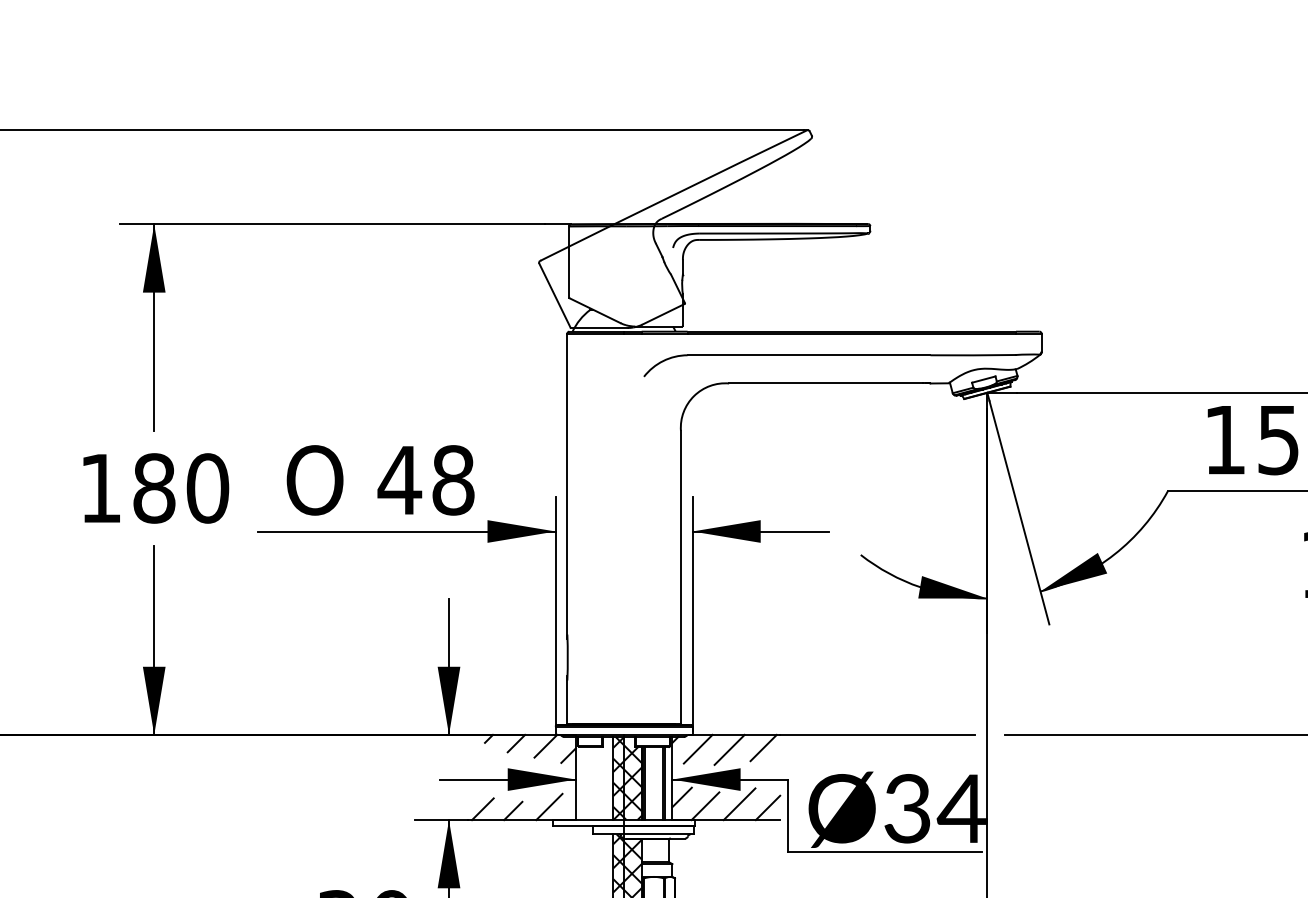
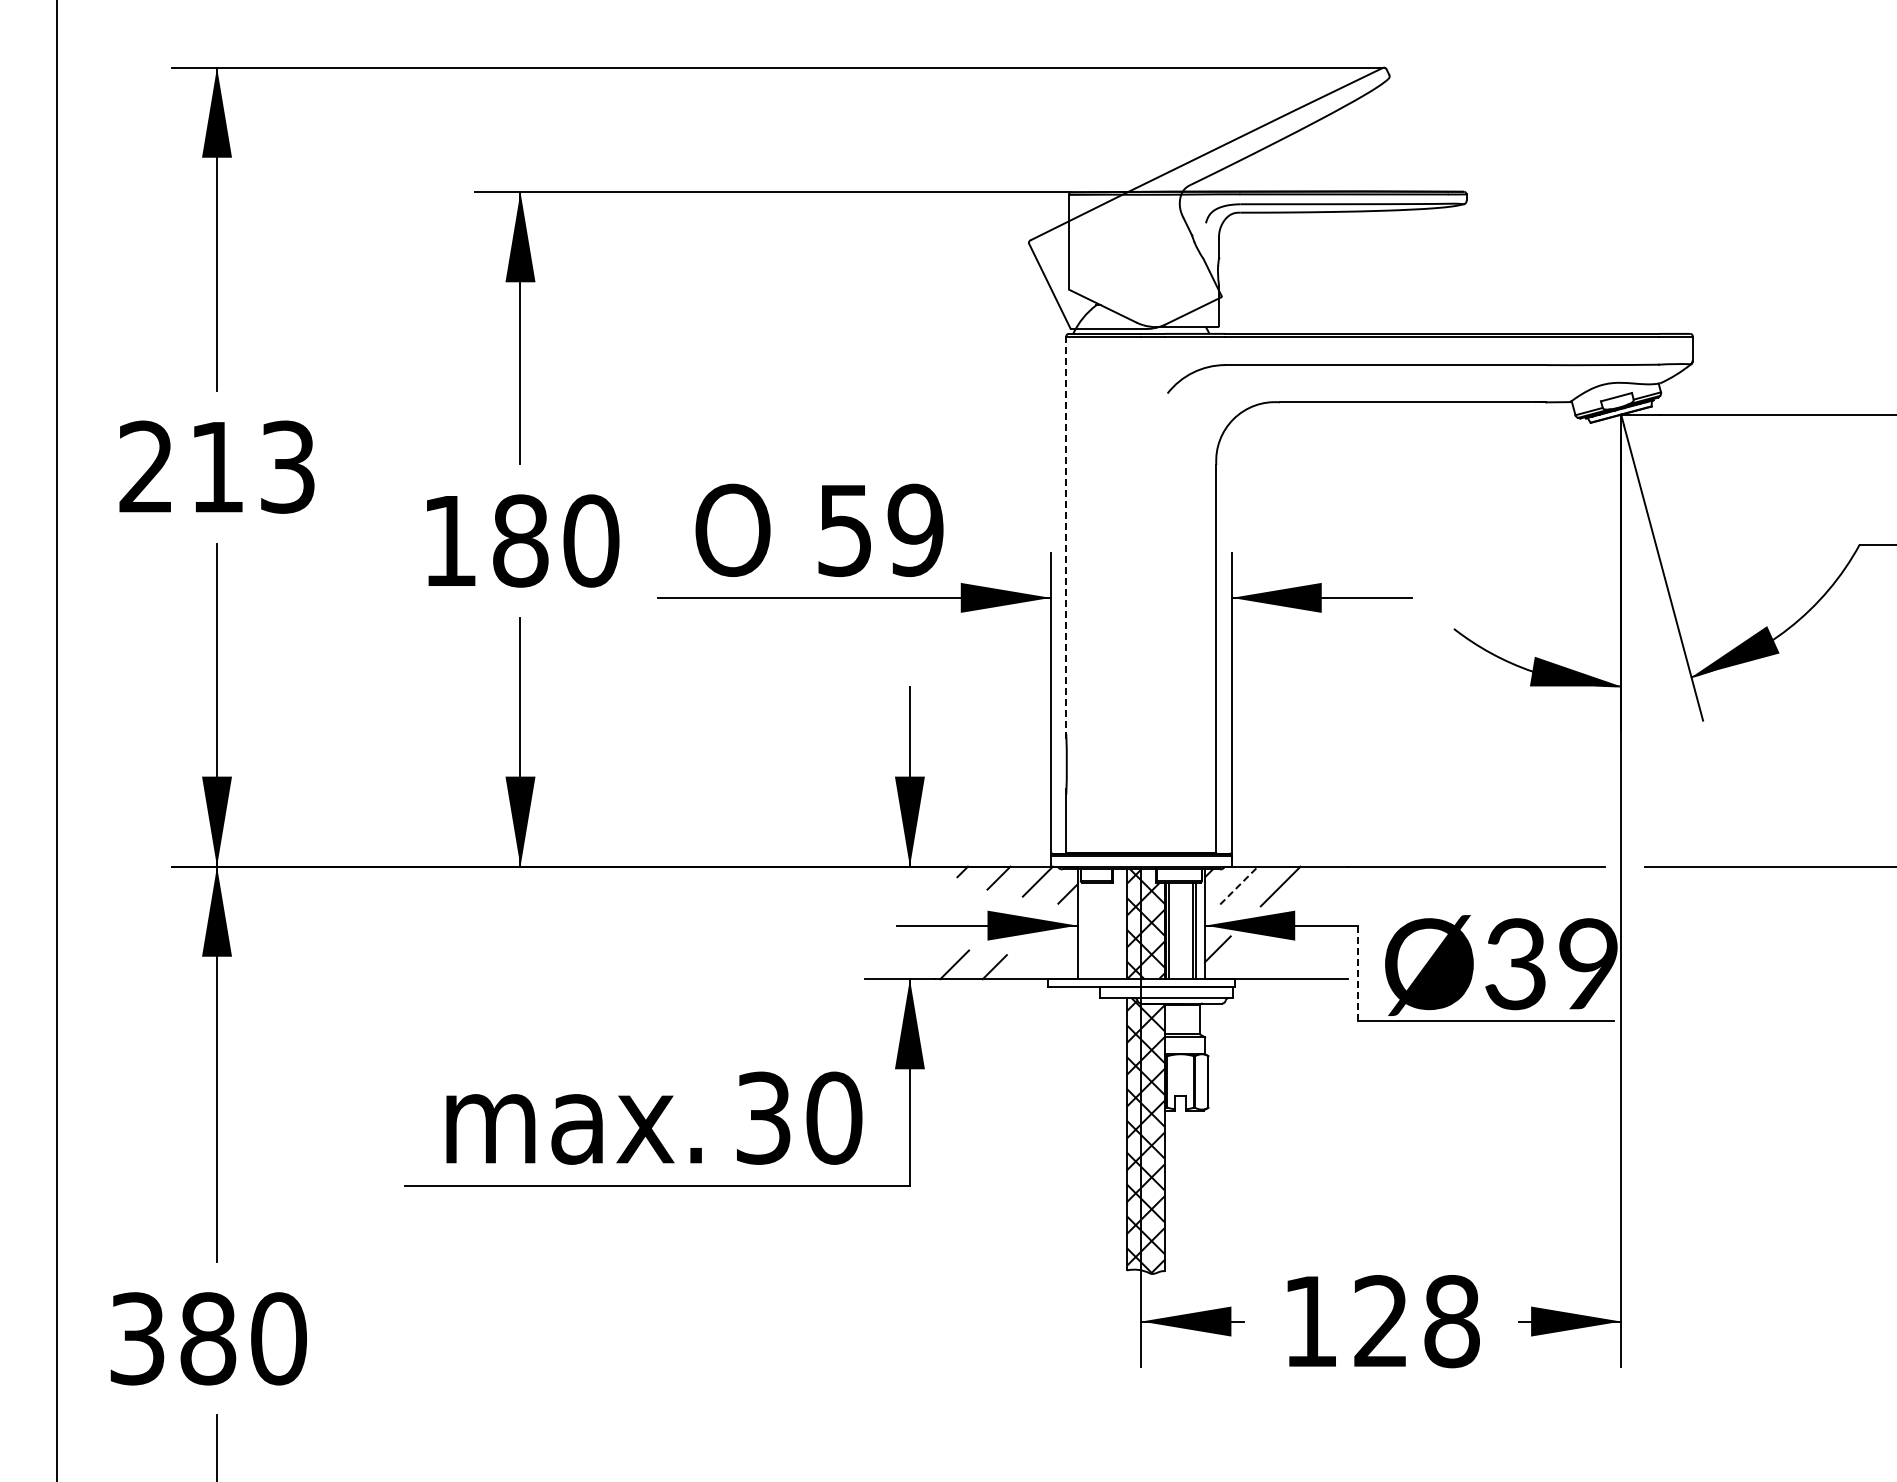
text: (425, 480) -> (879, 530), 48 -> 59
line: (567, 486) -> (1066, 538), solid -> dashed
line: (763, 747) -> (1325, 883), removed
line: (698, 749) -> (1239, 885), solid -> dashed
line: (739, 804) -> (1293, 958), removed
line: (705, 805) -> (1248, 960), removed
line: (549, 806) -> (1042, 961), removed
line: (768, 808) -> (1331, 963), removed
text: (961, 808) -> (1586, 963), Ø34 -> Ø39
line: (788, 815) -> (1358, 973), solid -> dashed

